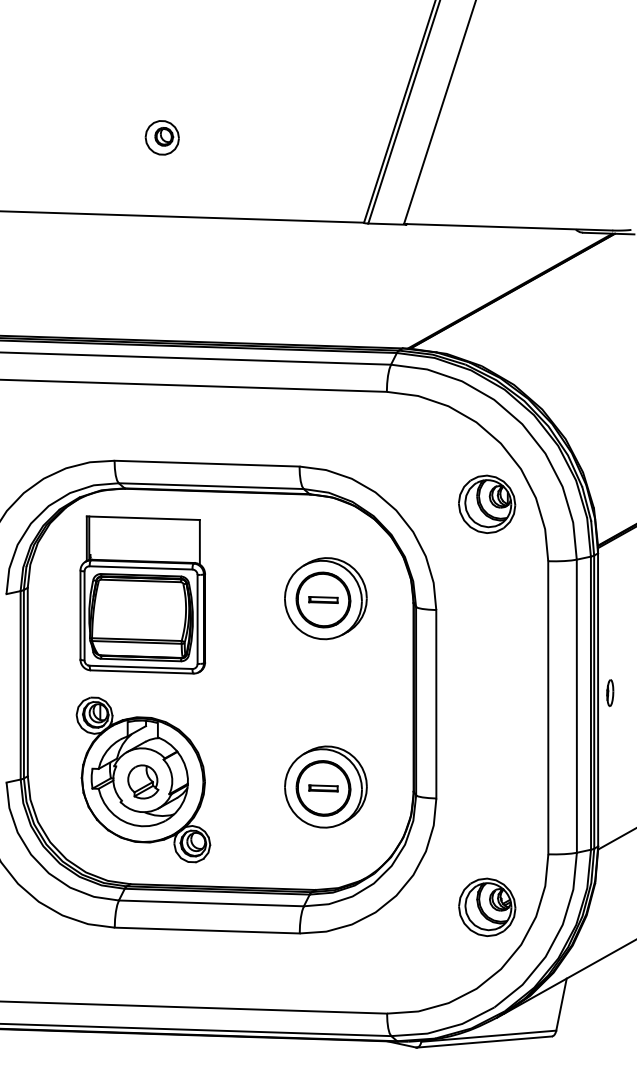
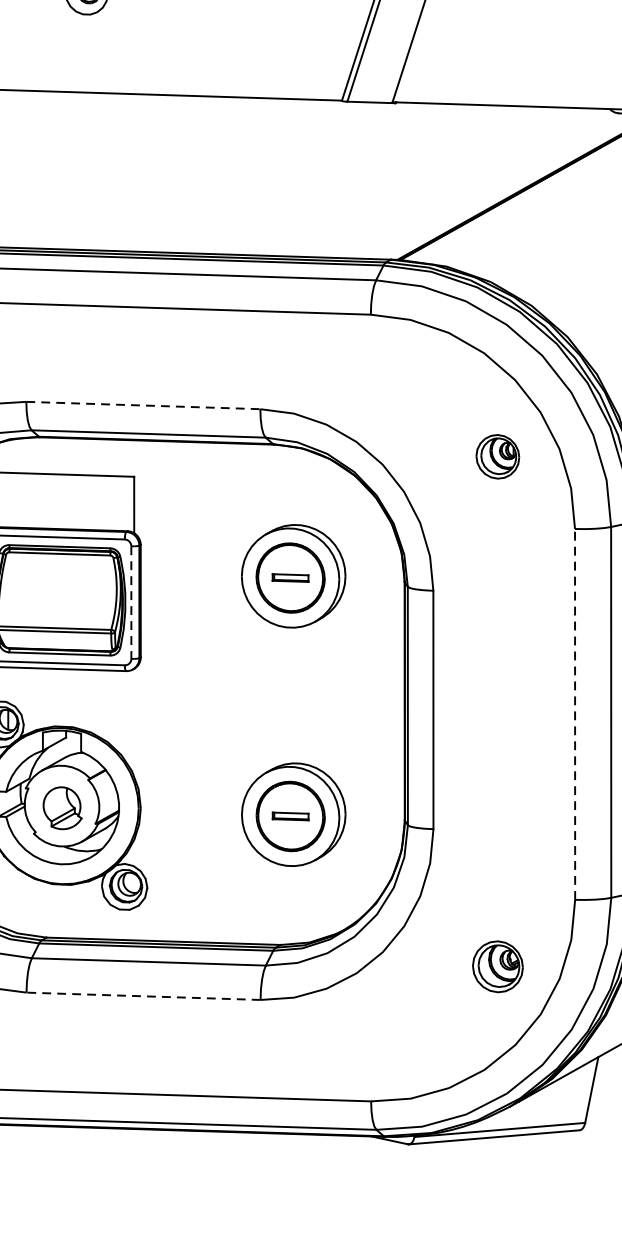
line: (207, 463) -> (143, 405), solid -> dashed
part: (487, 503) -> (498, 455), size x0.6
line: (197, 619) -> (131, 602), solid -> dashed
line: (548, 707) -> (575, 714), solid -> dashed
part: (487, 906) -> (498, 965), size x0.7
line: (207, 930) -> (143, 996), solid -> dashed

